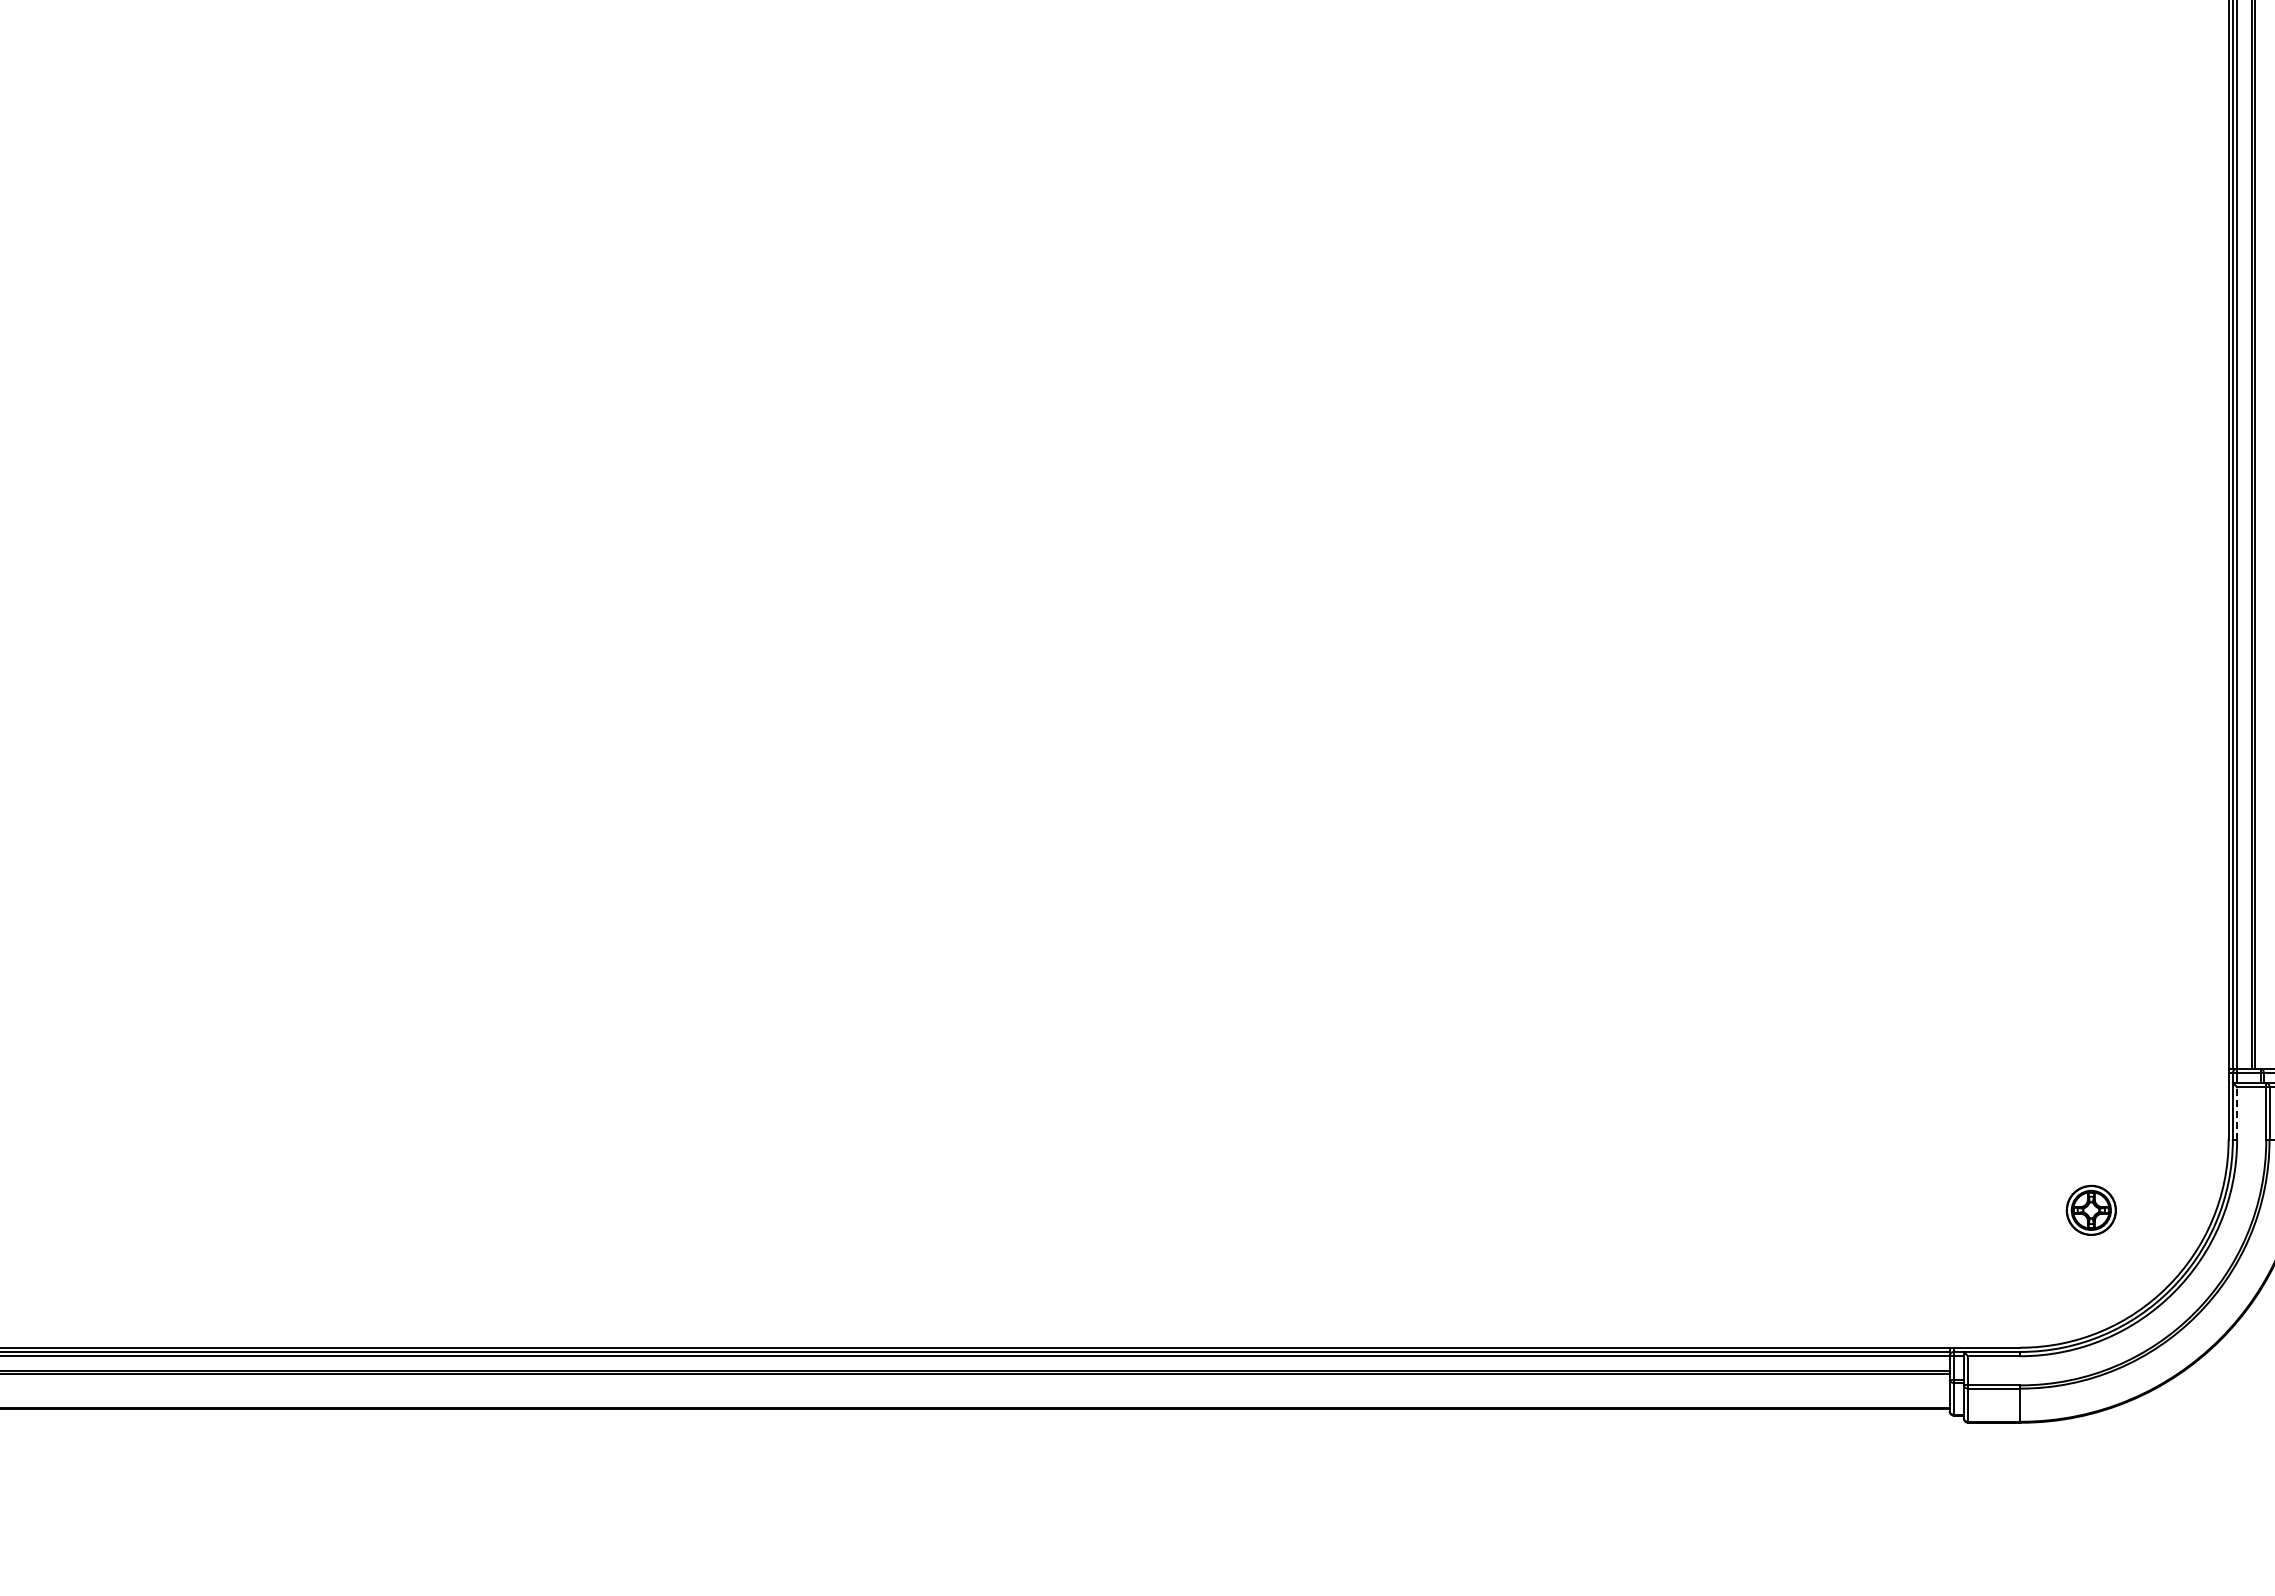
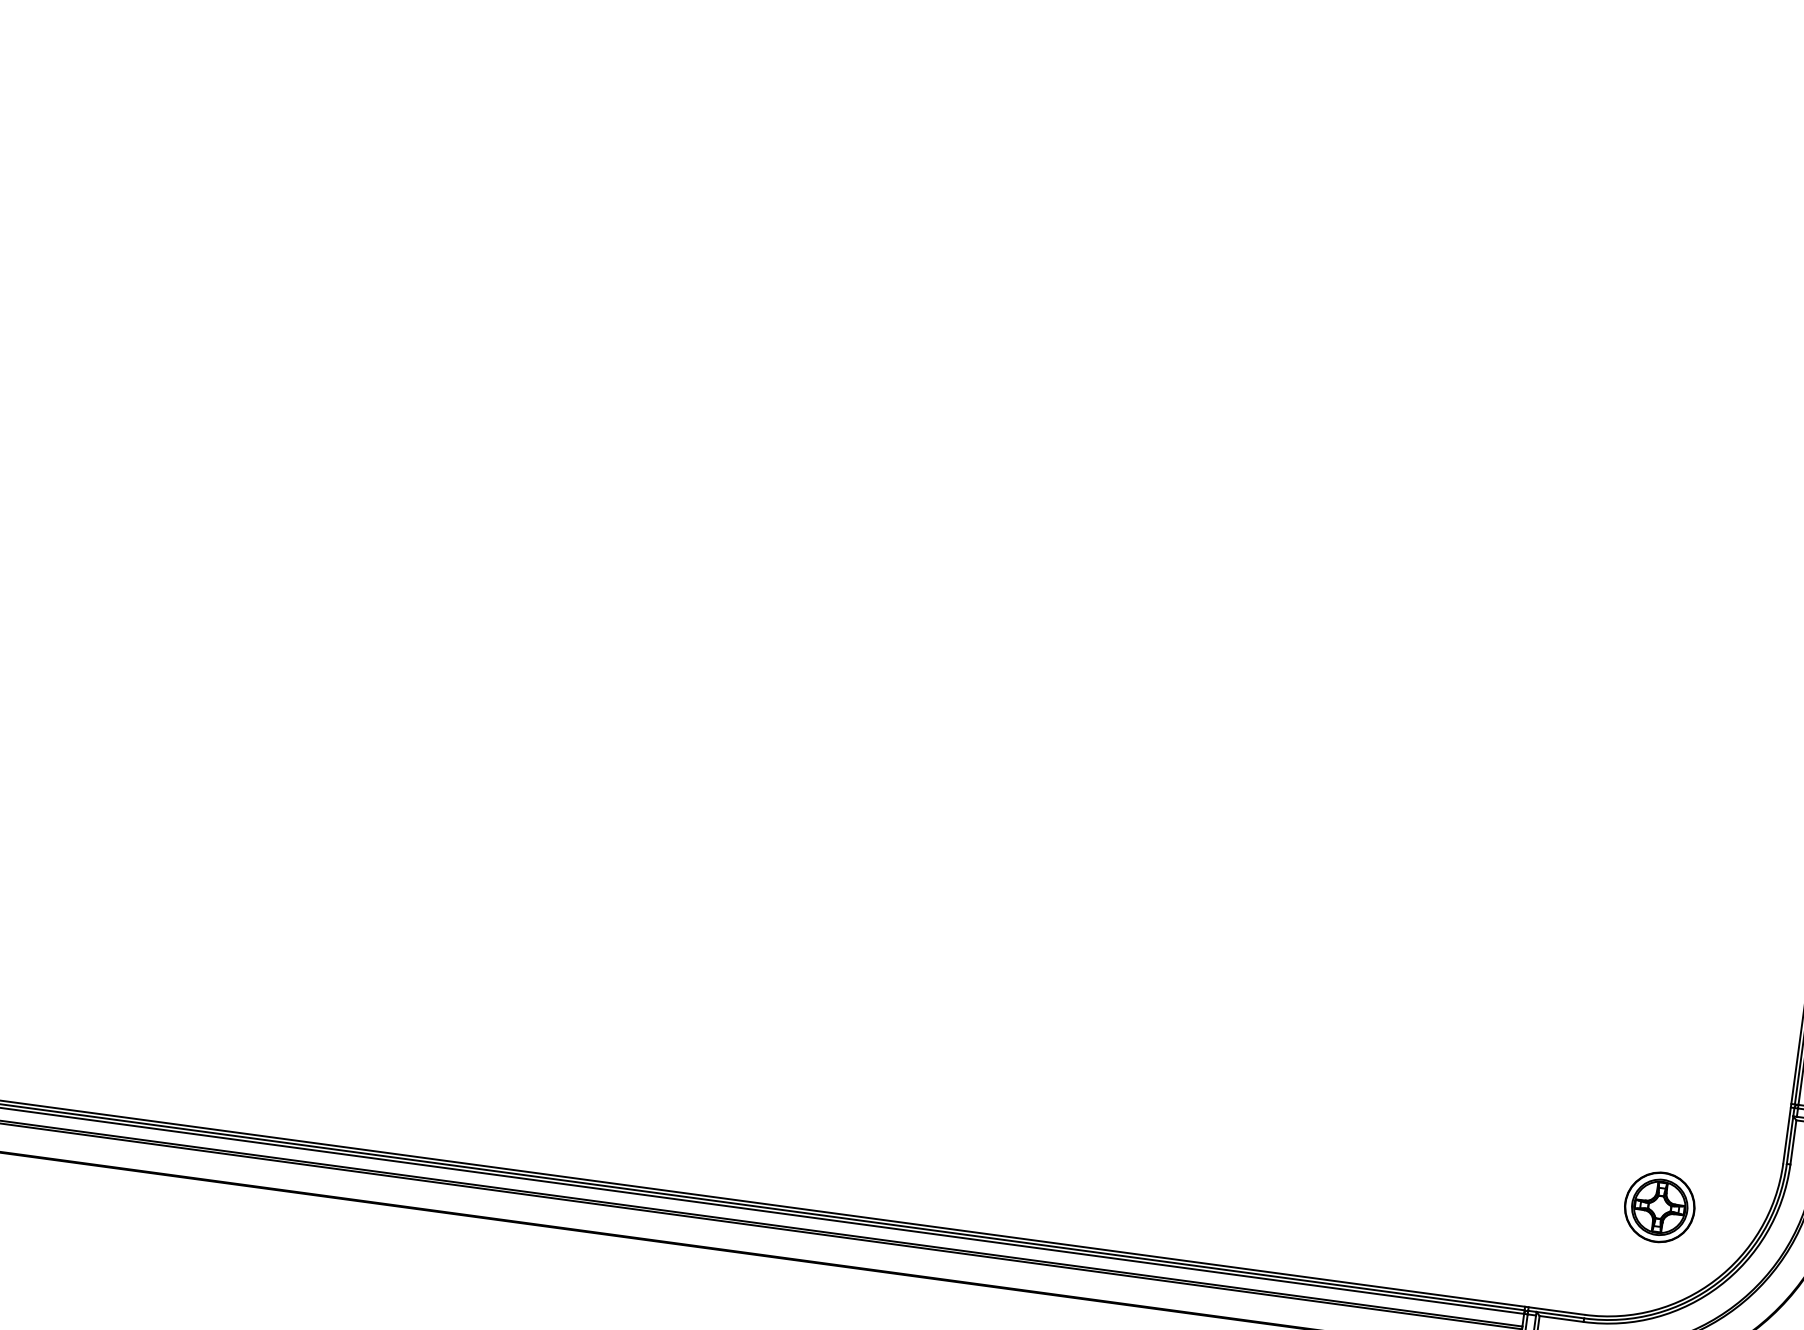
line: (2237, 1112) -> (1793, 1141), dashed -> solid
part: (2091, 1210) -> (1659, 1207), size x1.67

